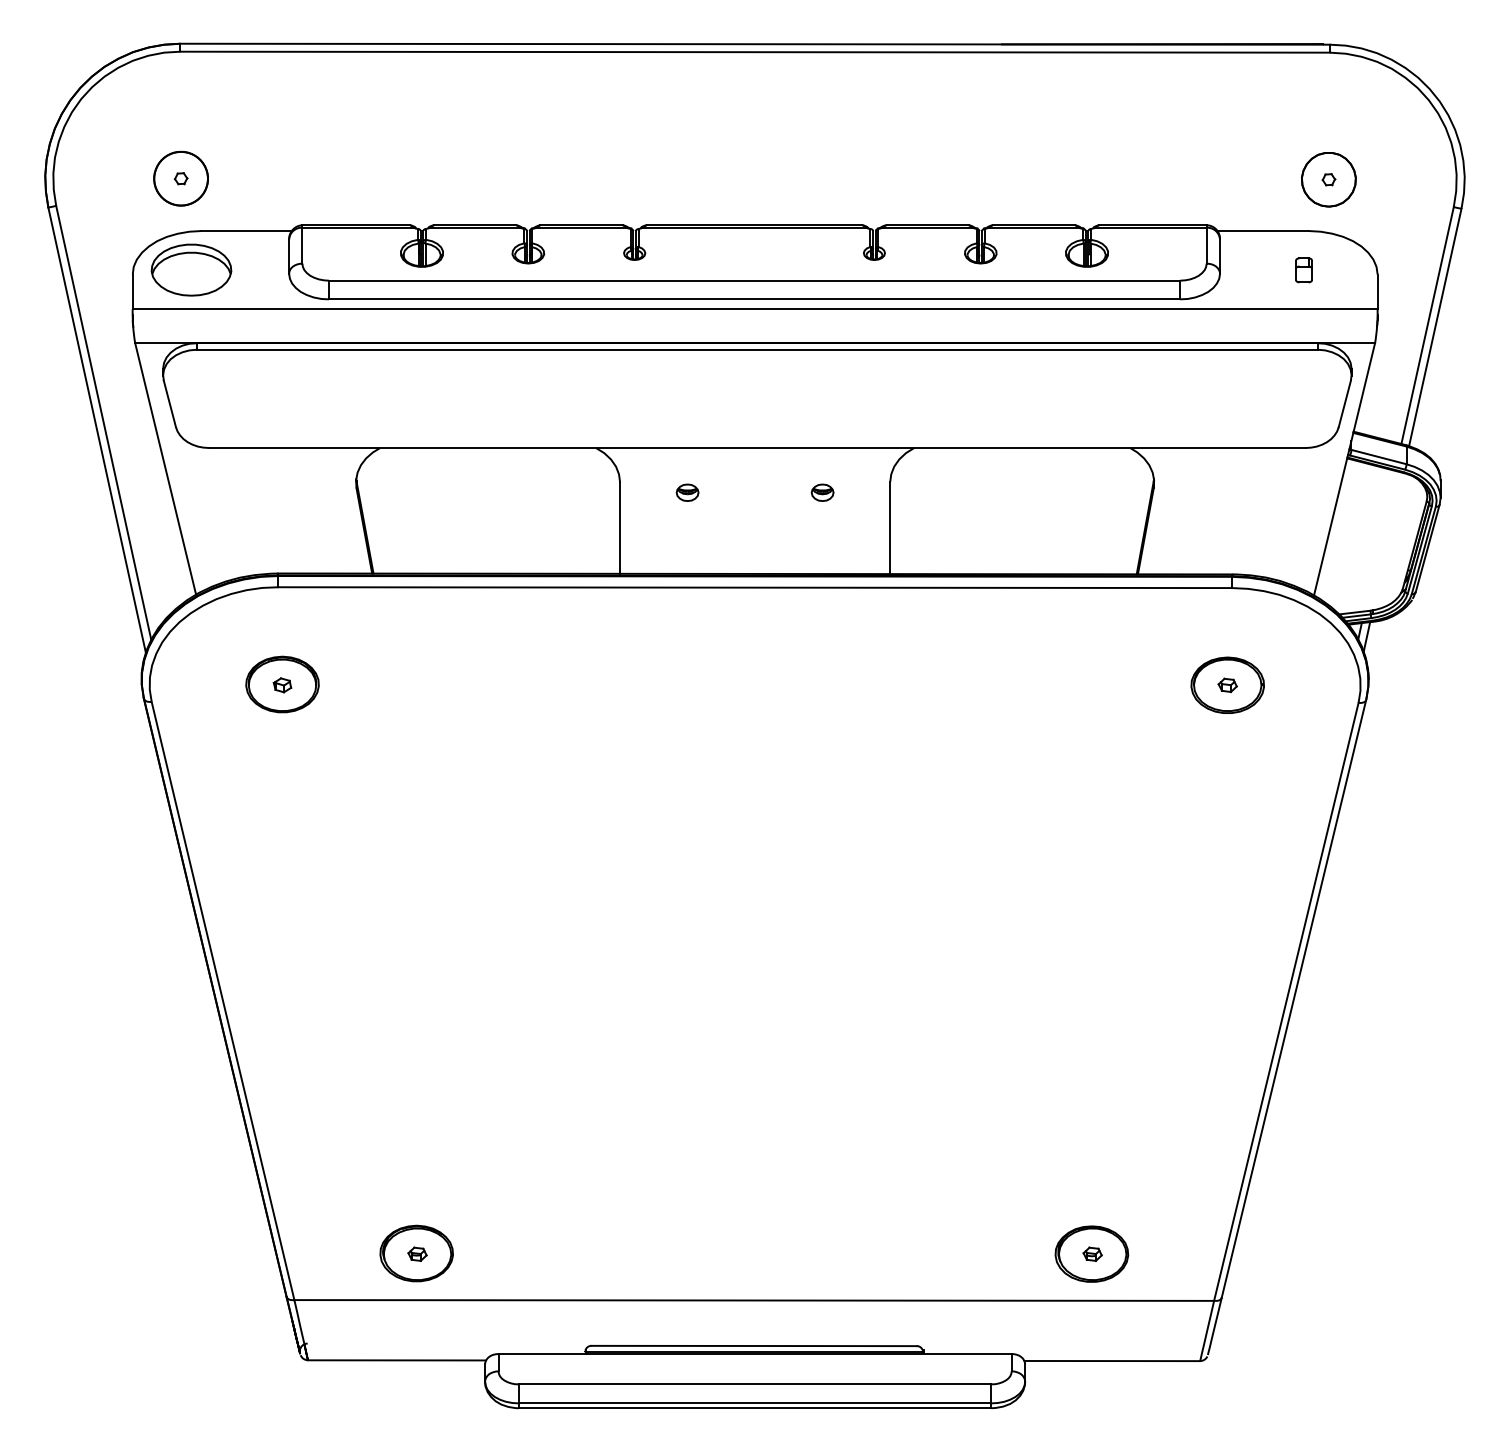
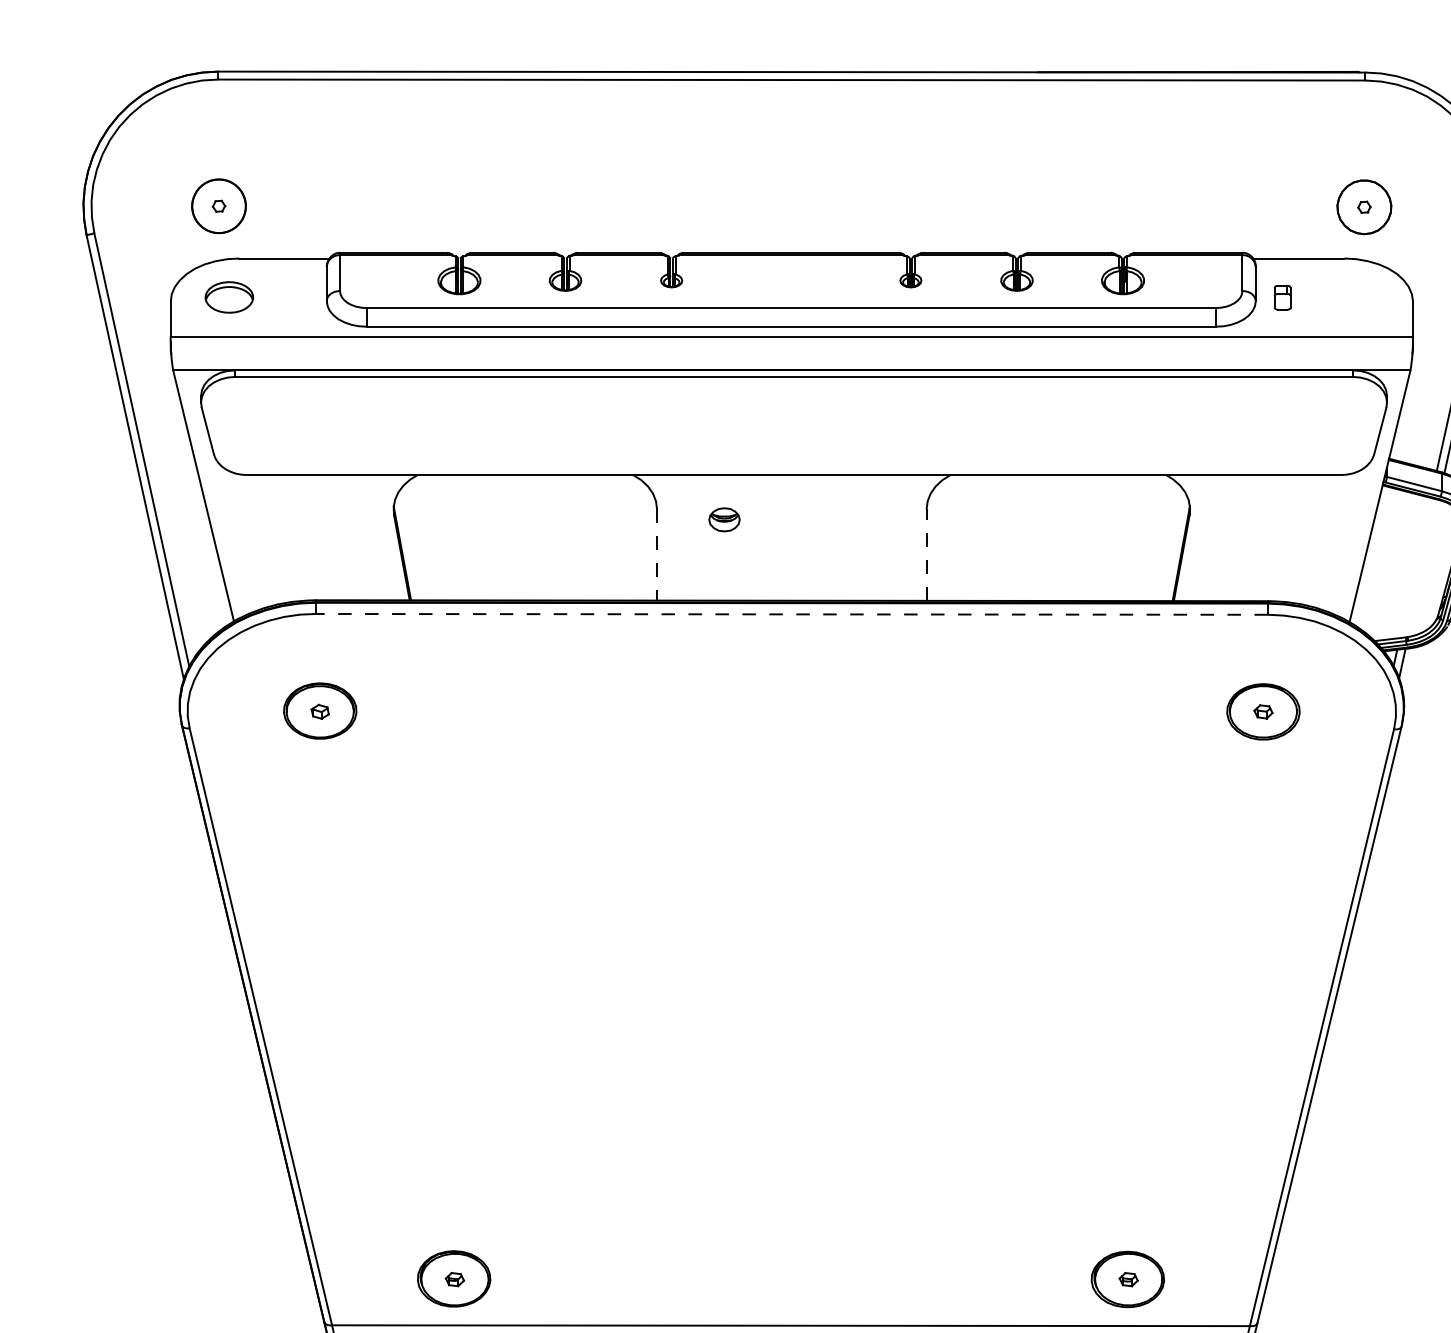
part: (191, 269) -> (229, 296), size x0.6
part: (1303, 270) -> (1282, 297), moved
part: (687, 492) -> (724, 519), size x1.4
part: (822, 492) -> (859, 519), removed
line: (620, 528) -> (657, 555), solid -> dashed
line: (890, 528) -> (926, 555), solid -> dashed
line: (755, 587) -> (792, 614), solid -> dashed

